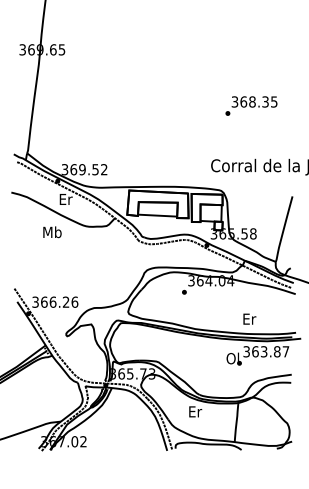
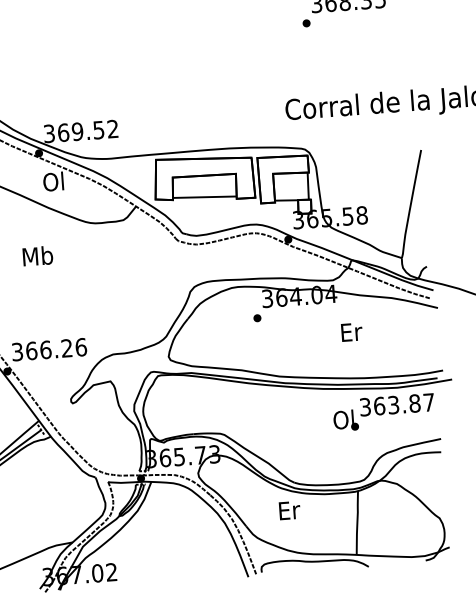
text: (65, 199) -> (53, 182), Er -> Ol
text: (52, 232) -> (38, 256), moved
text: (249, 318) -> (351, 331), moved

